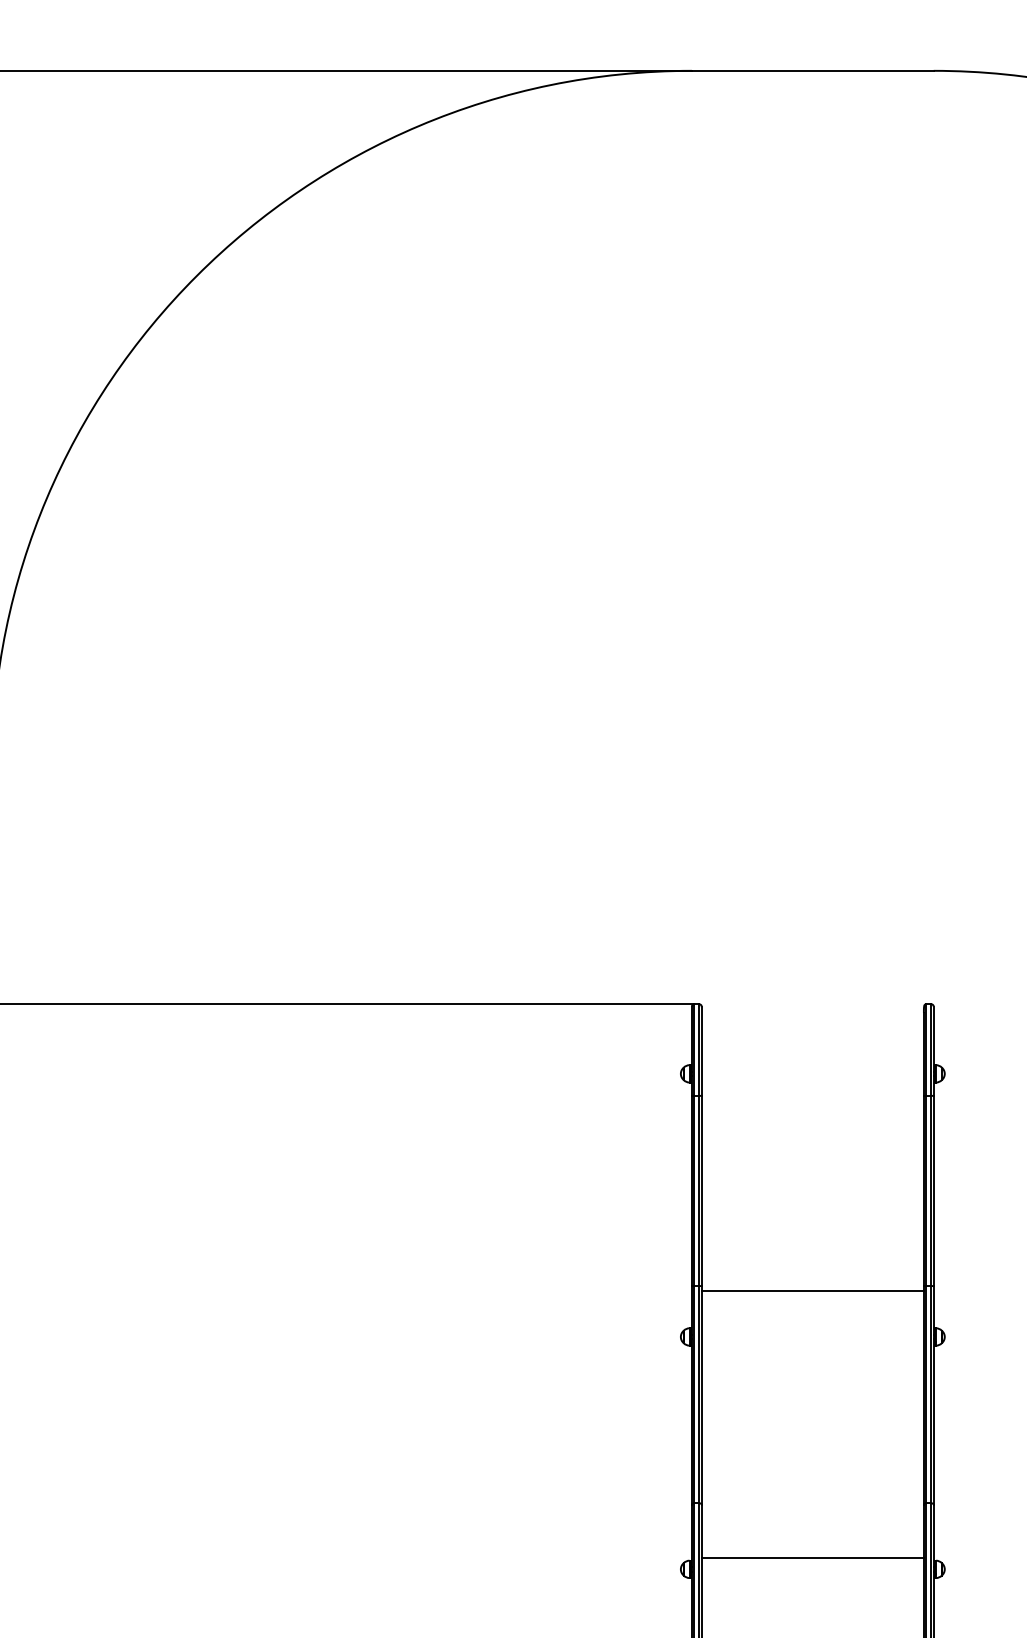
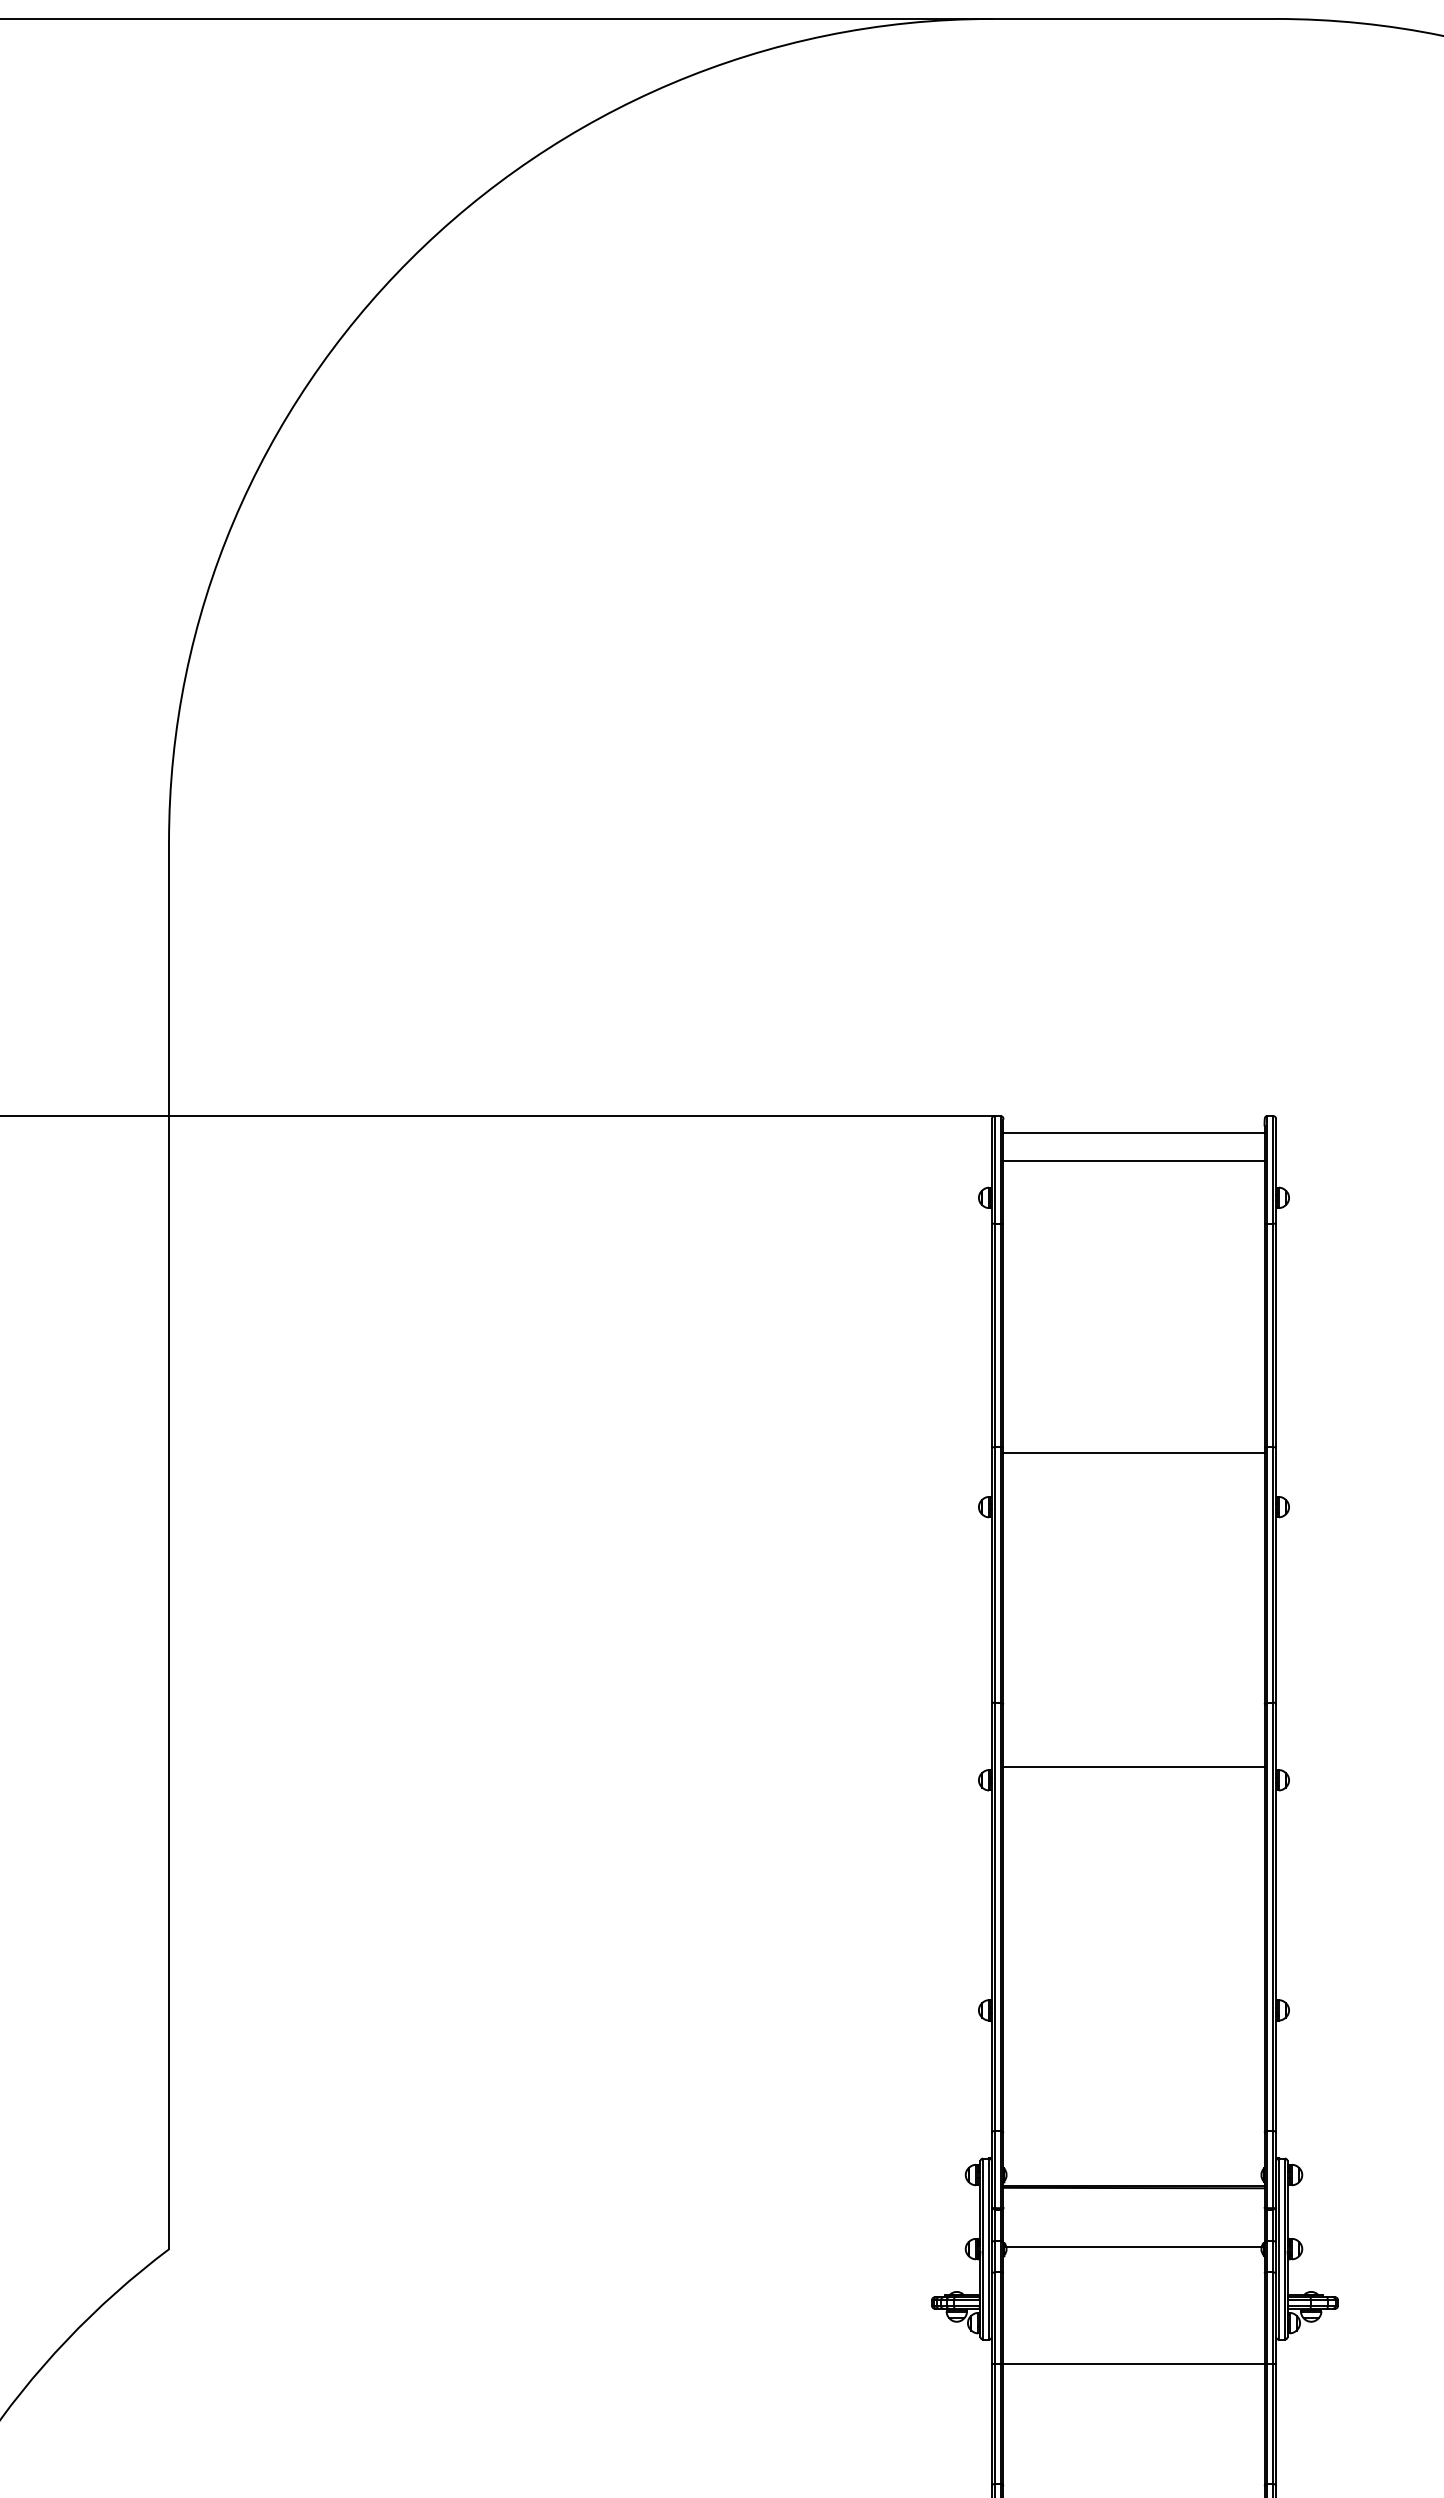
line: (812, 1018) -> (1133, 1132), added
line: (812, 1042) -> (1133, 1160), added

